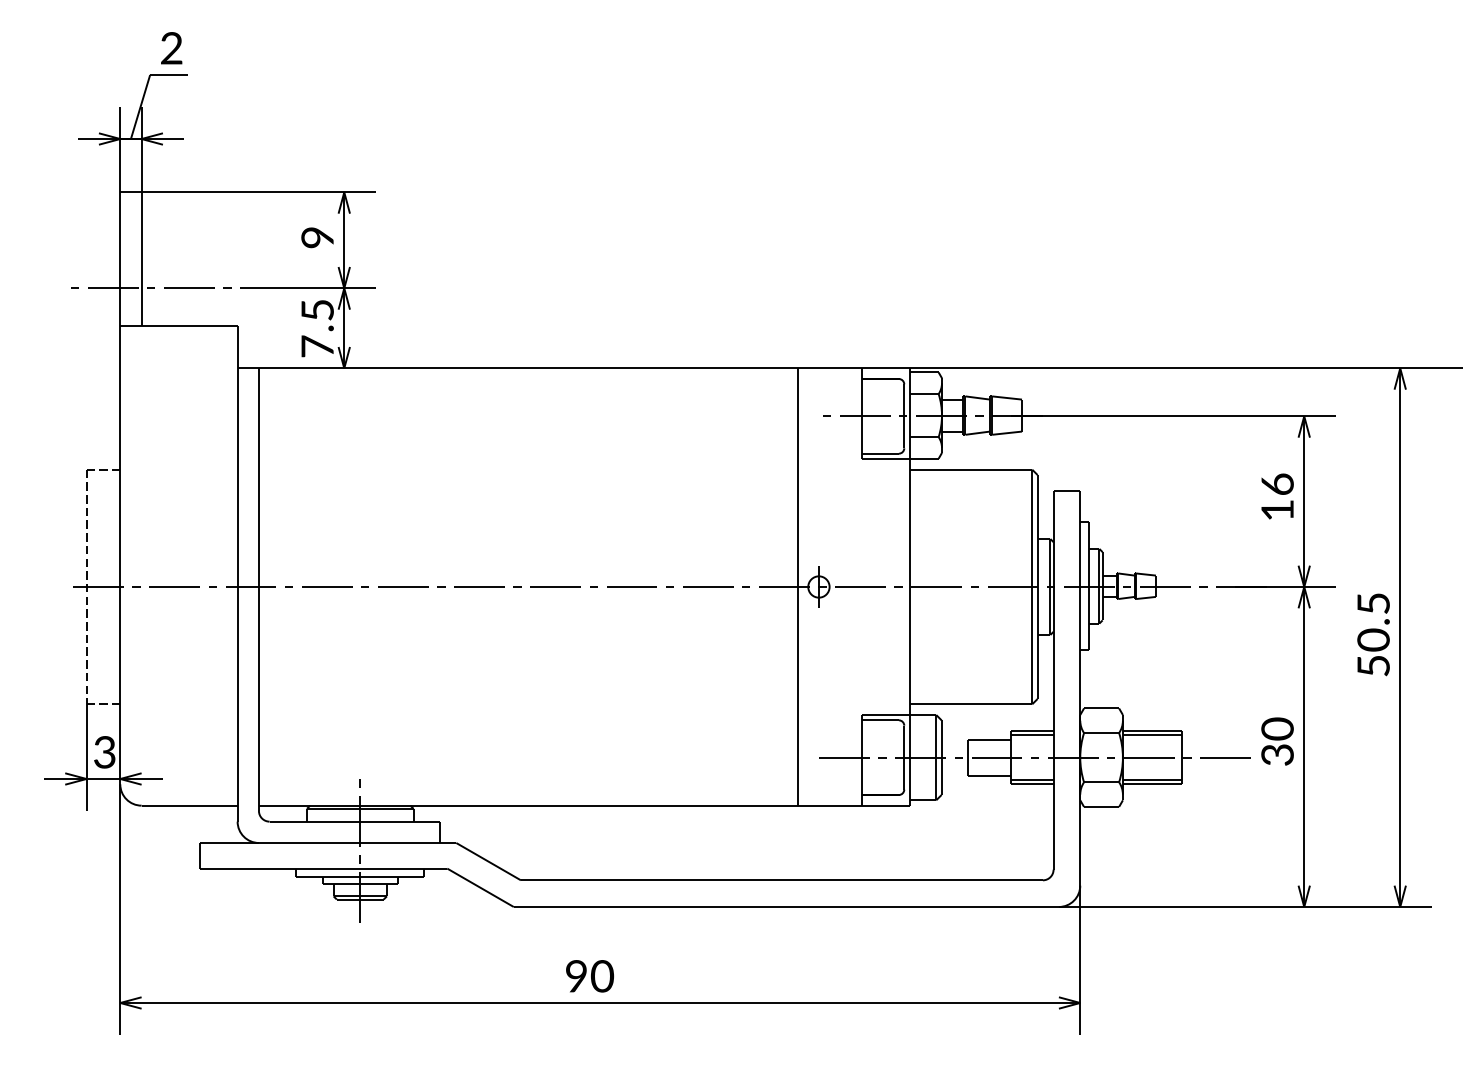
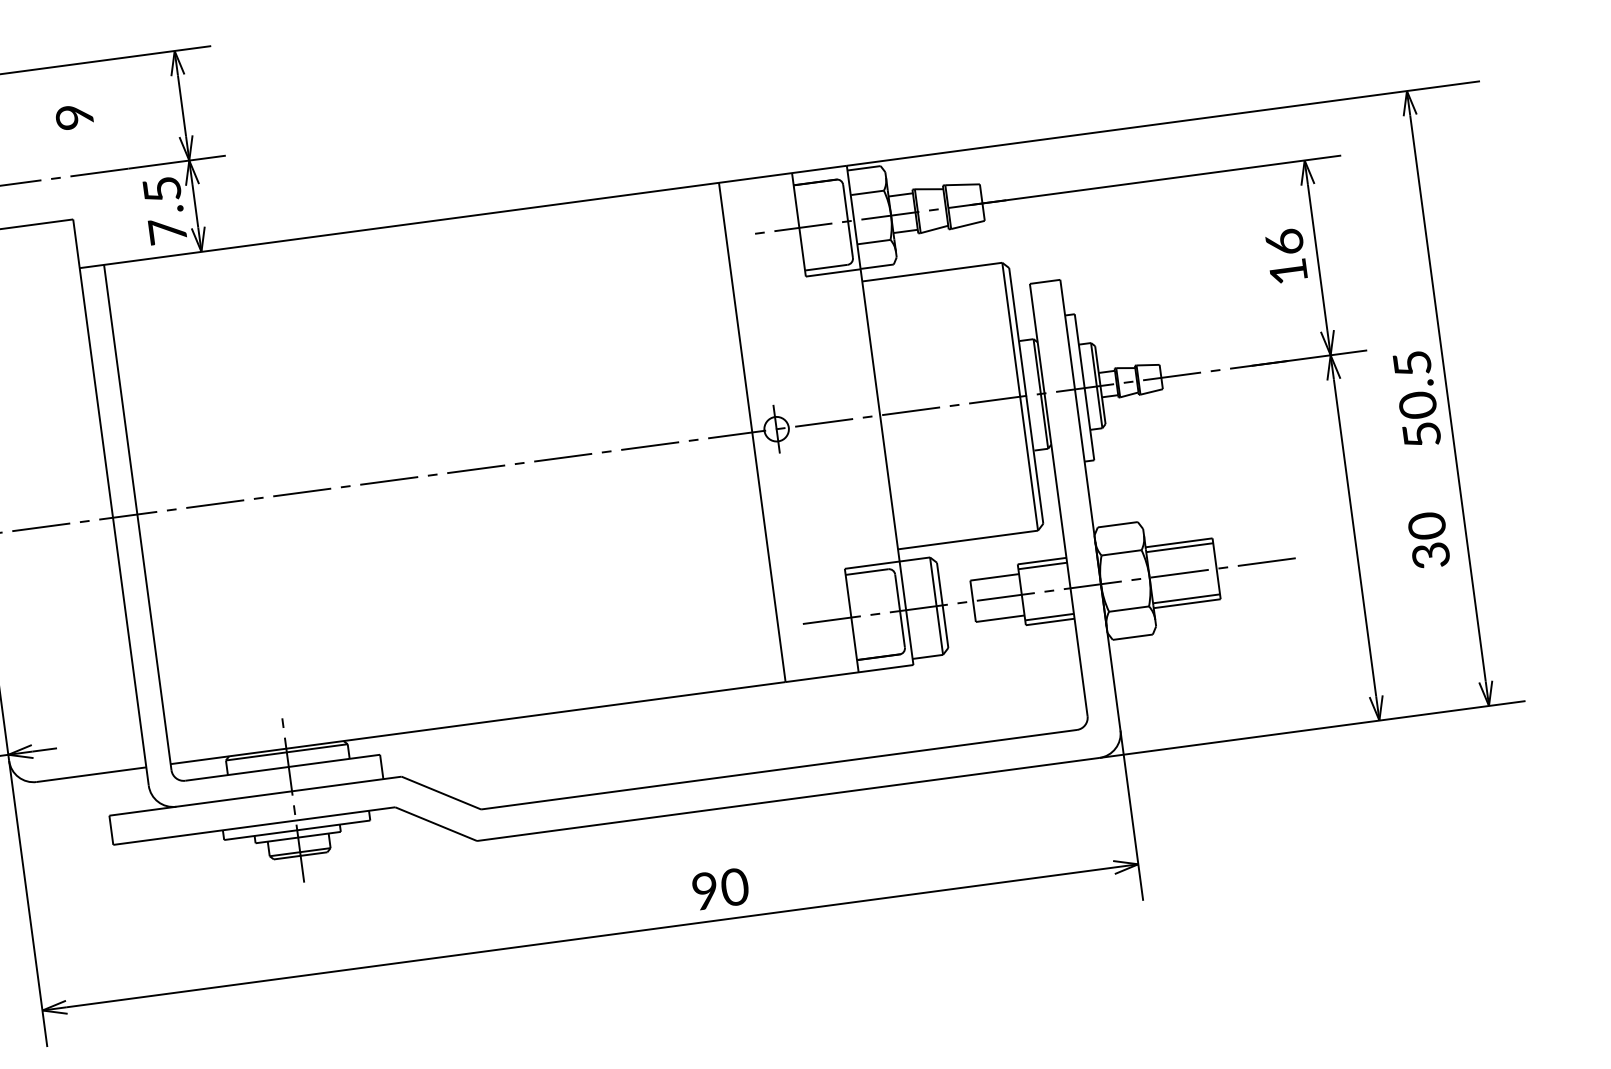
text: (317, 237) -> (74, 116), moved
text: (1277, 741) -> (1428, 540), moved
text: (589, 976) -> (720, 889), moved

